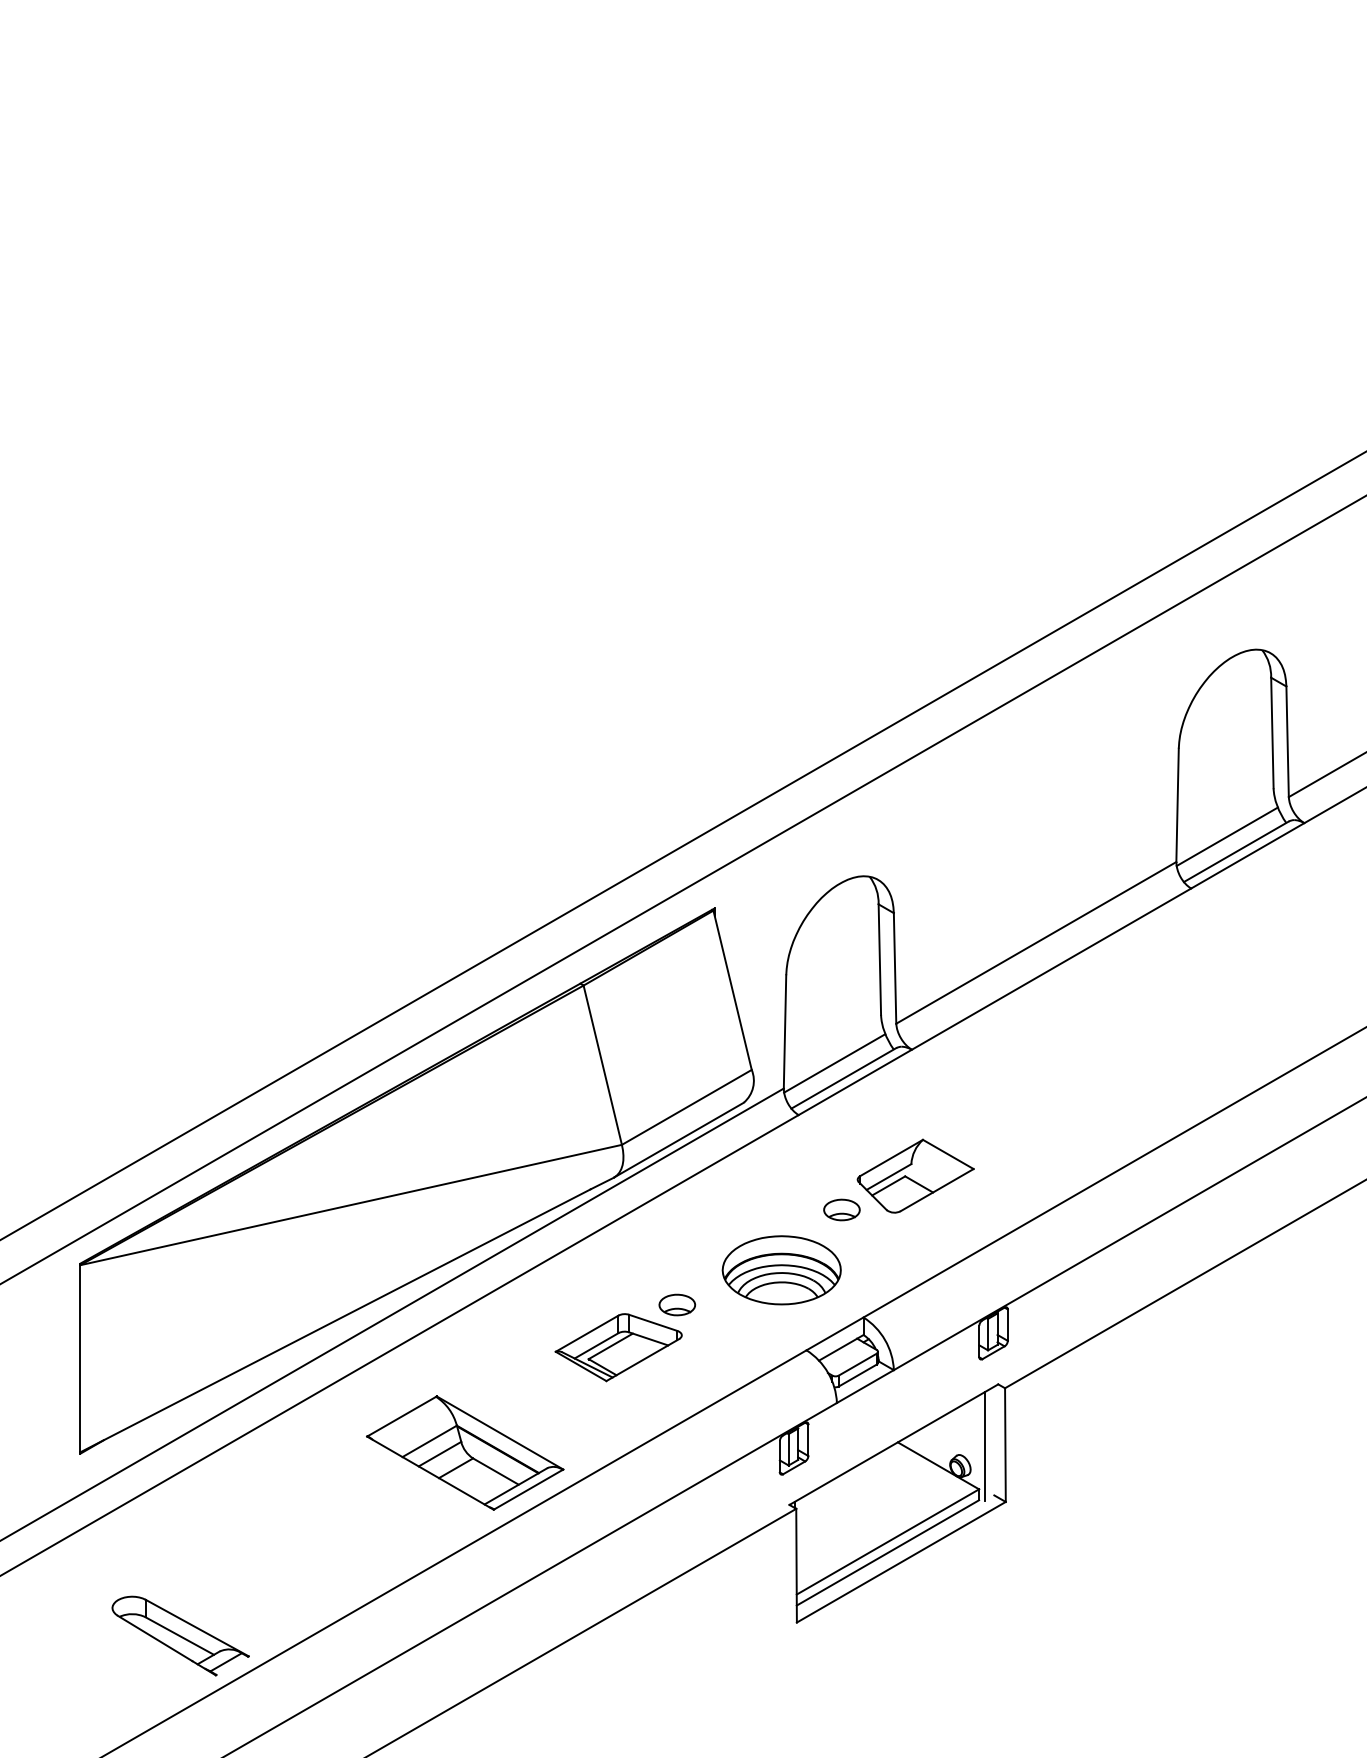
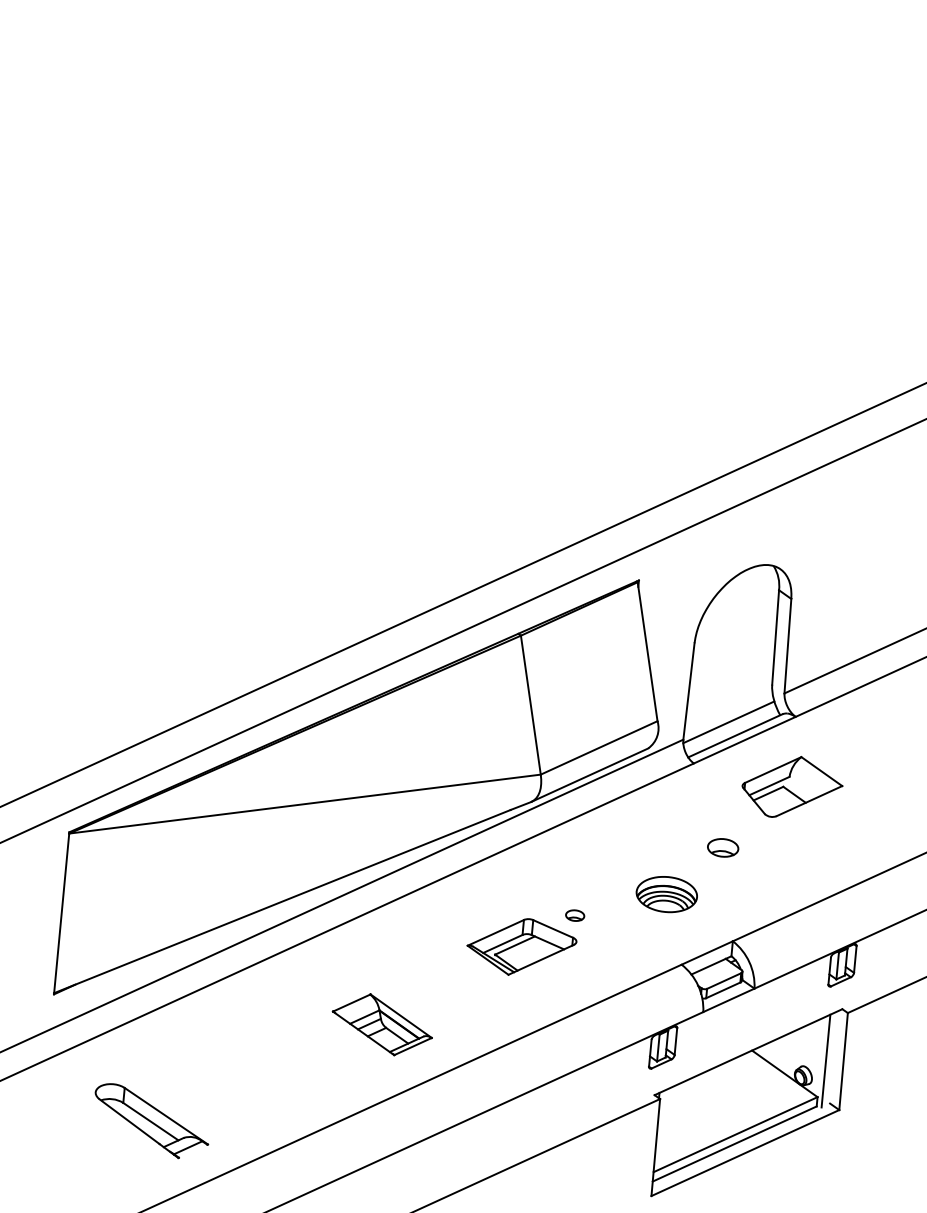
part: (915, 1175) -> (792, 786), moved
part: (781, 1270) -> (666, 894), size x0.6
part: (677, 1304) -> (575, 915), size x0.6
part: (465, 1452) -> (382, 1024), size x0.6
part: (180, 1635) -> (151, 1121), moved

